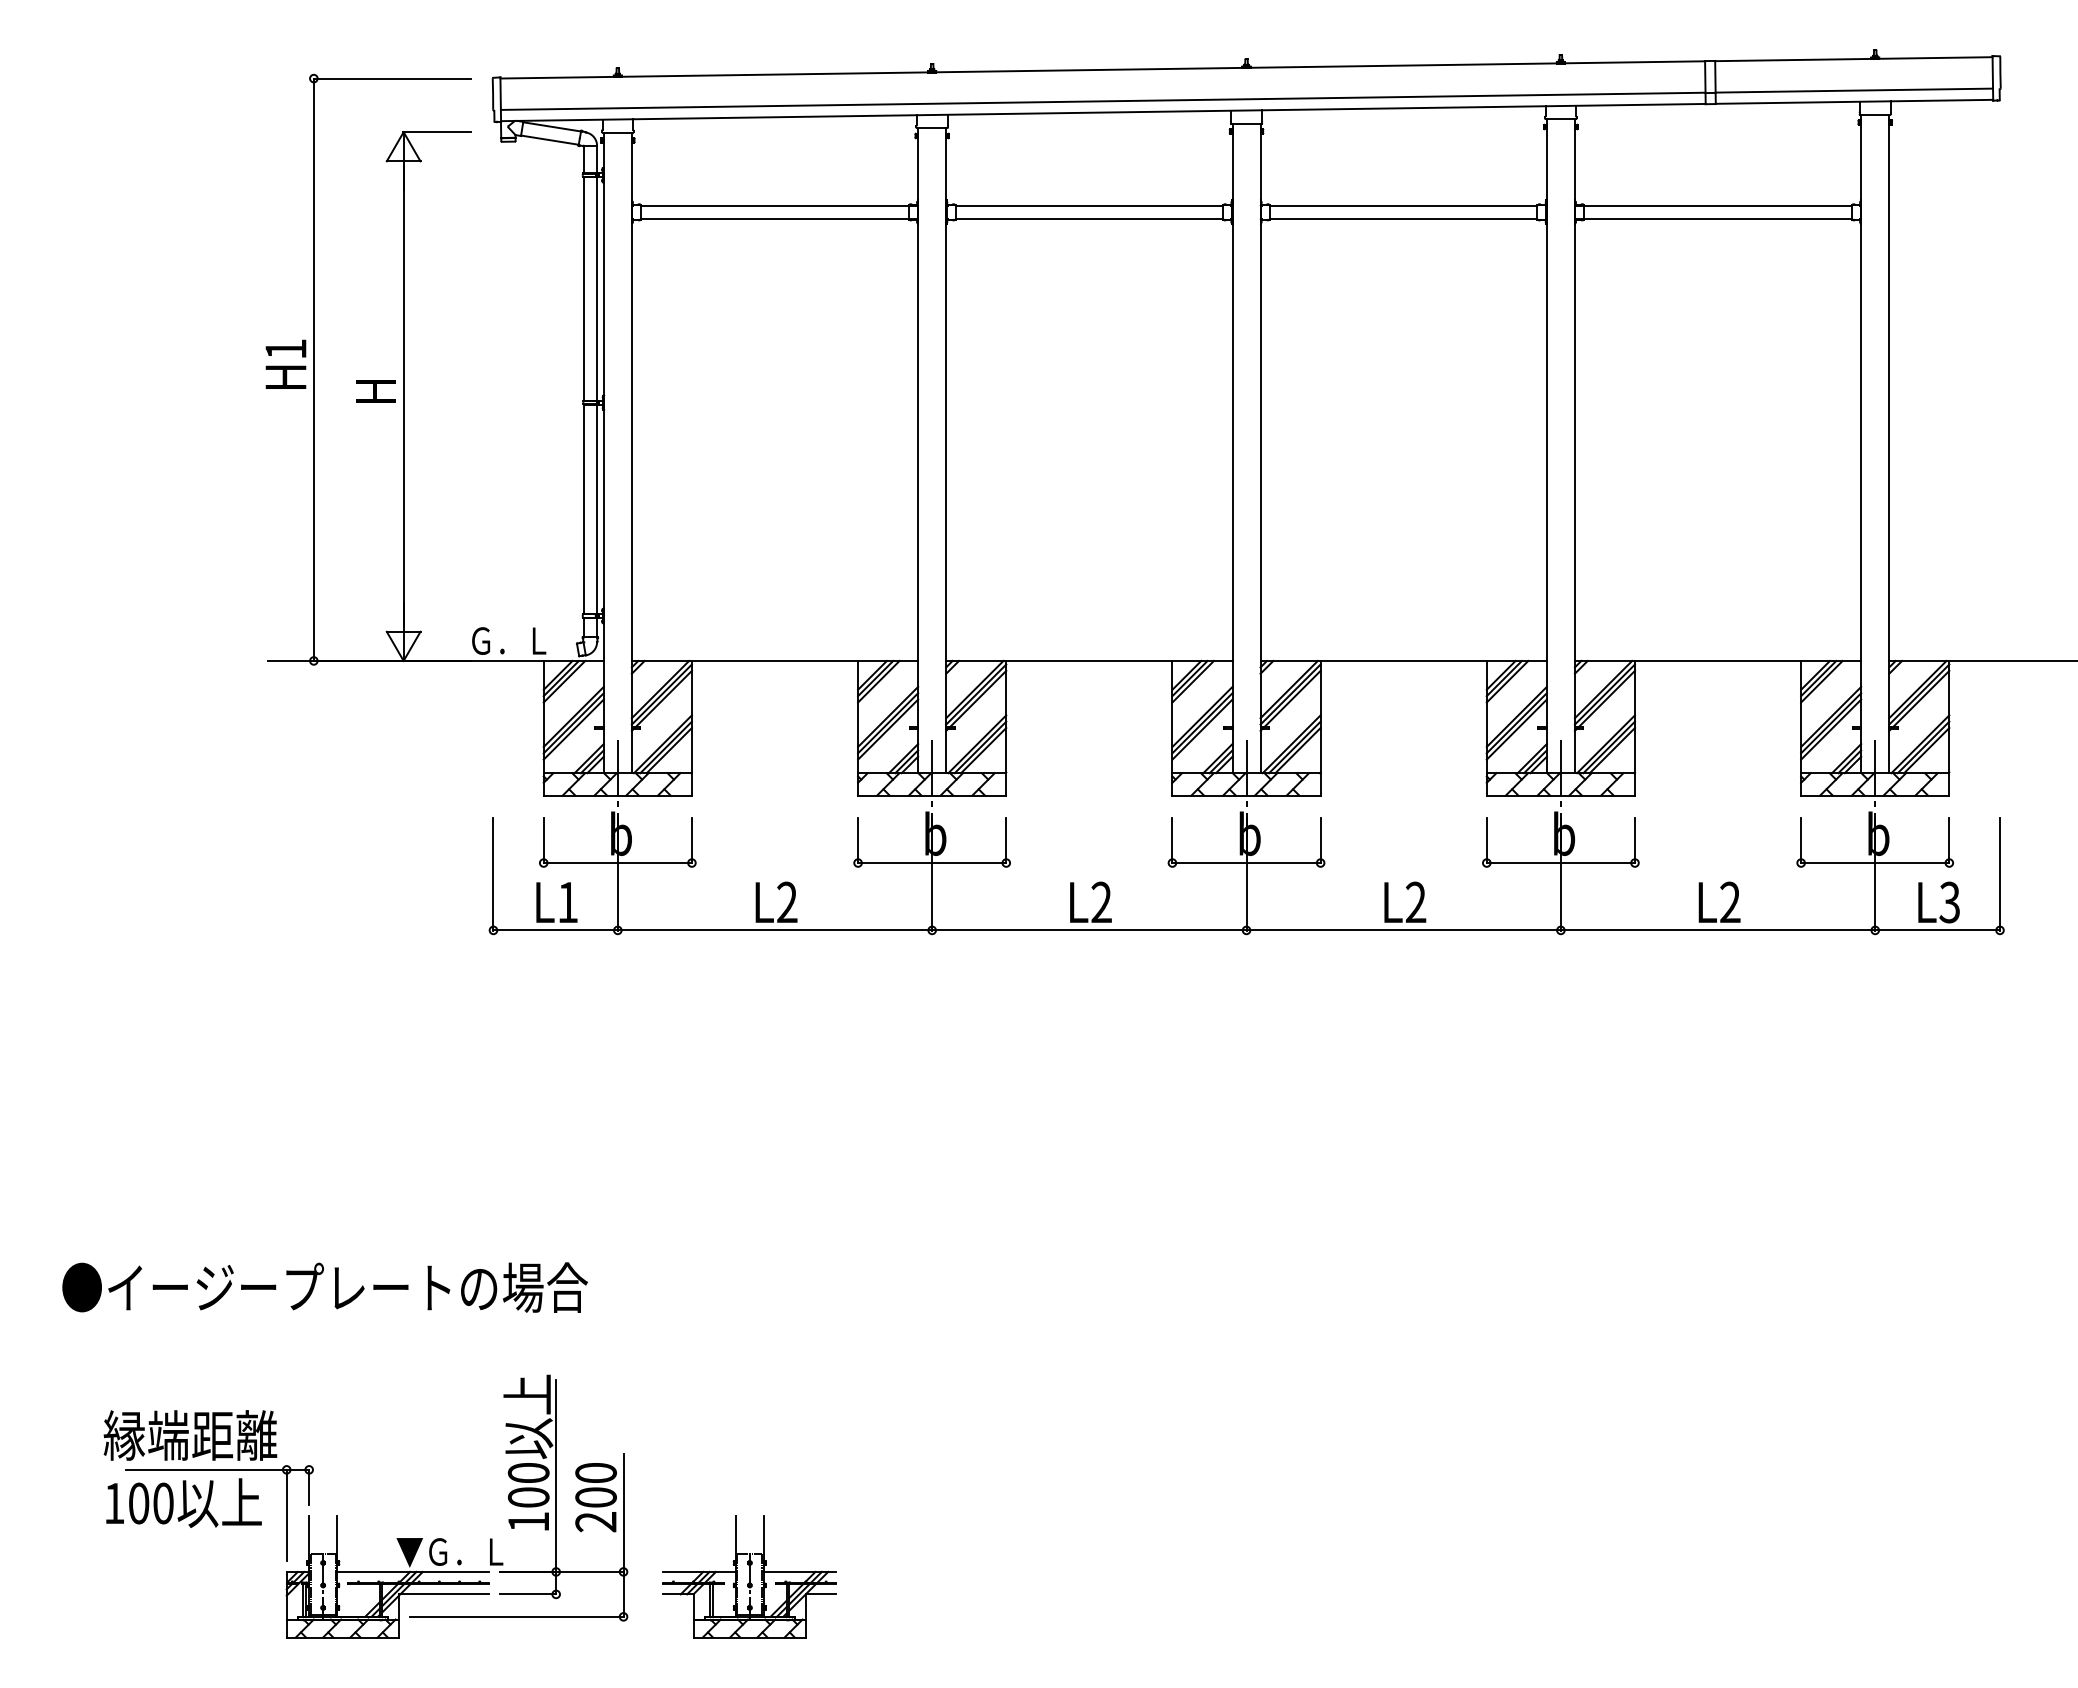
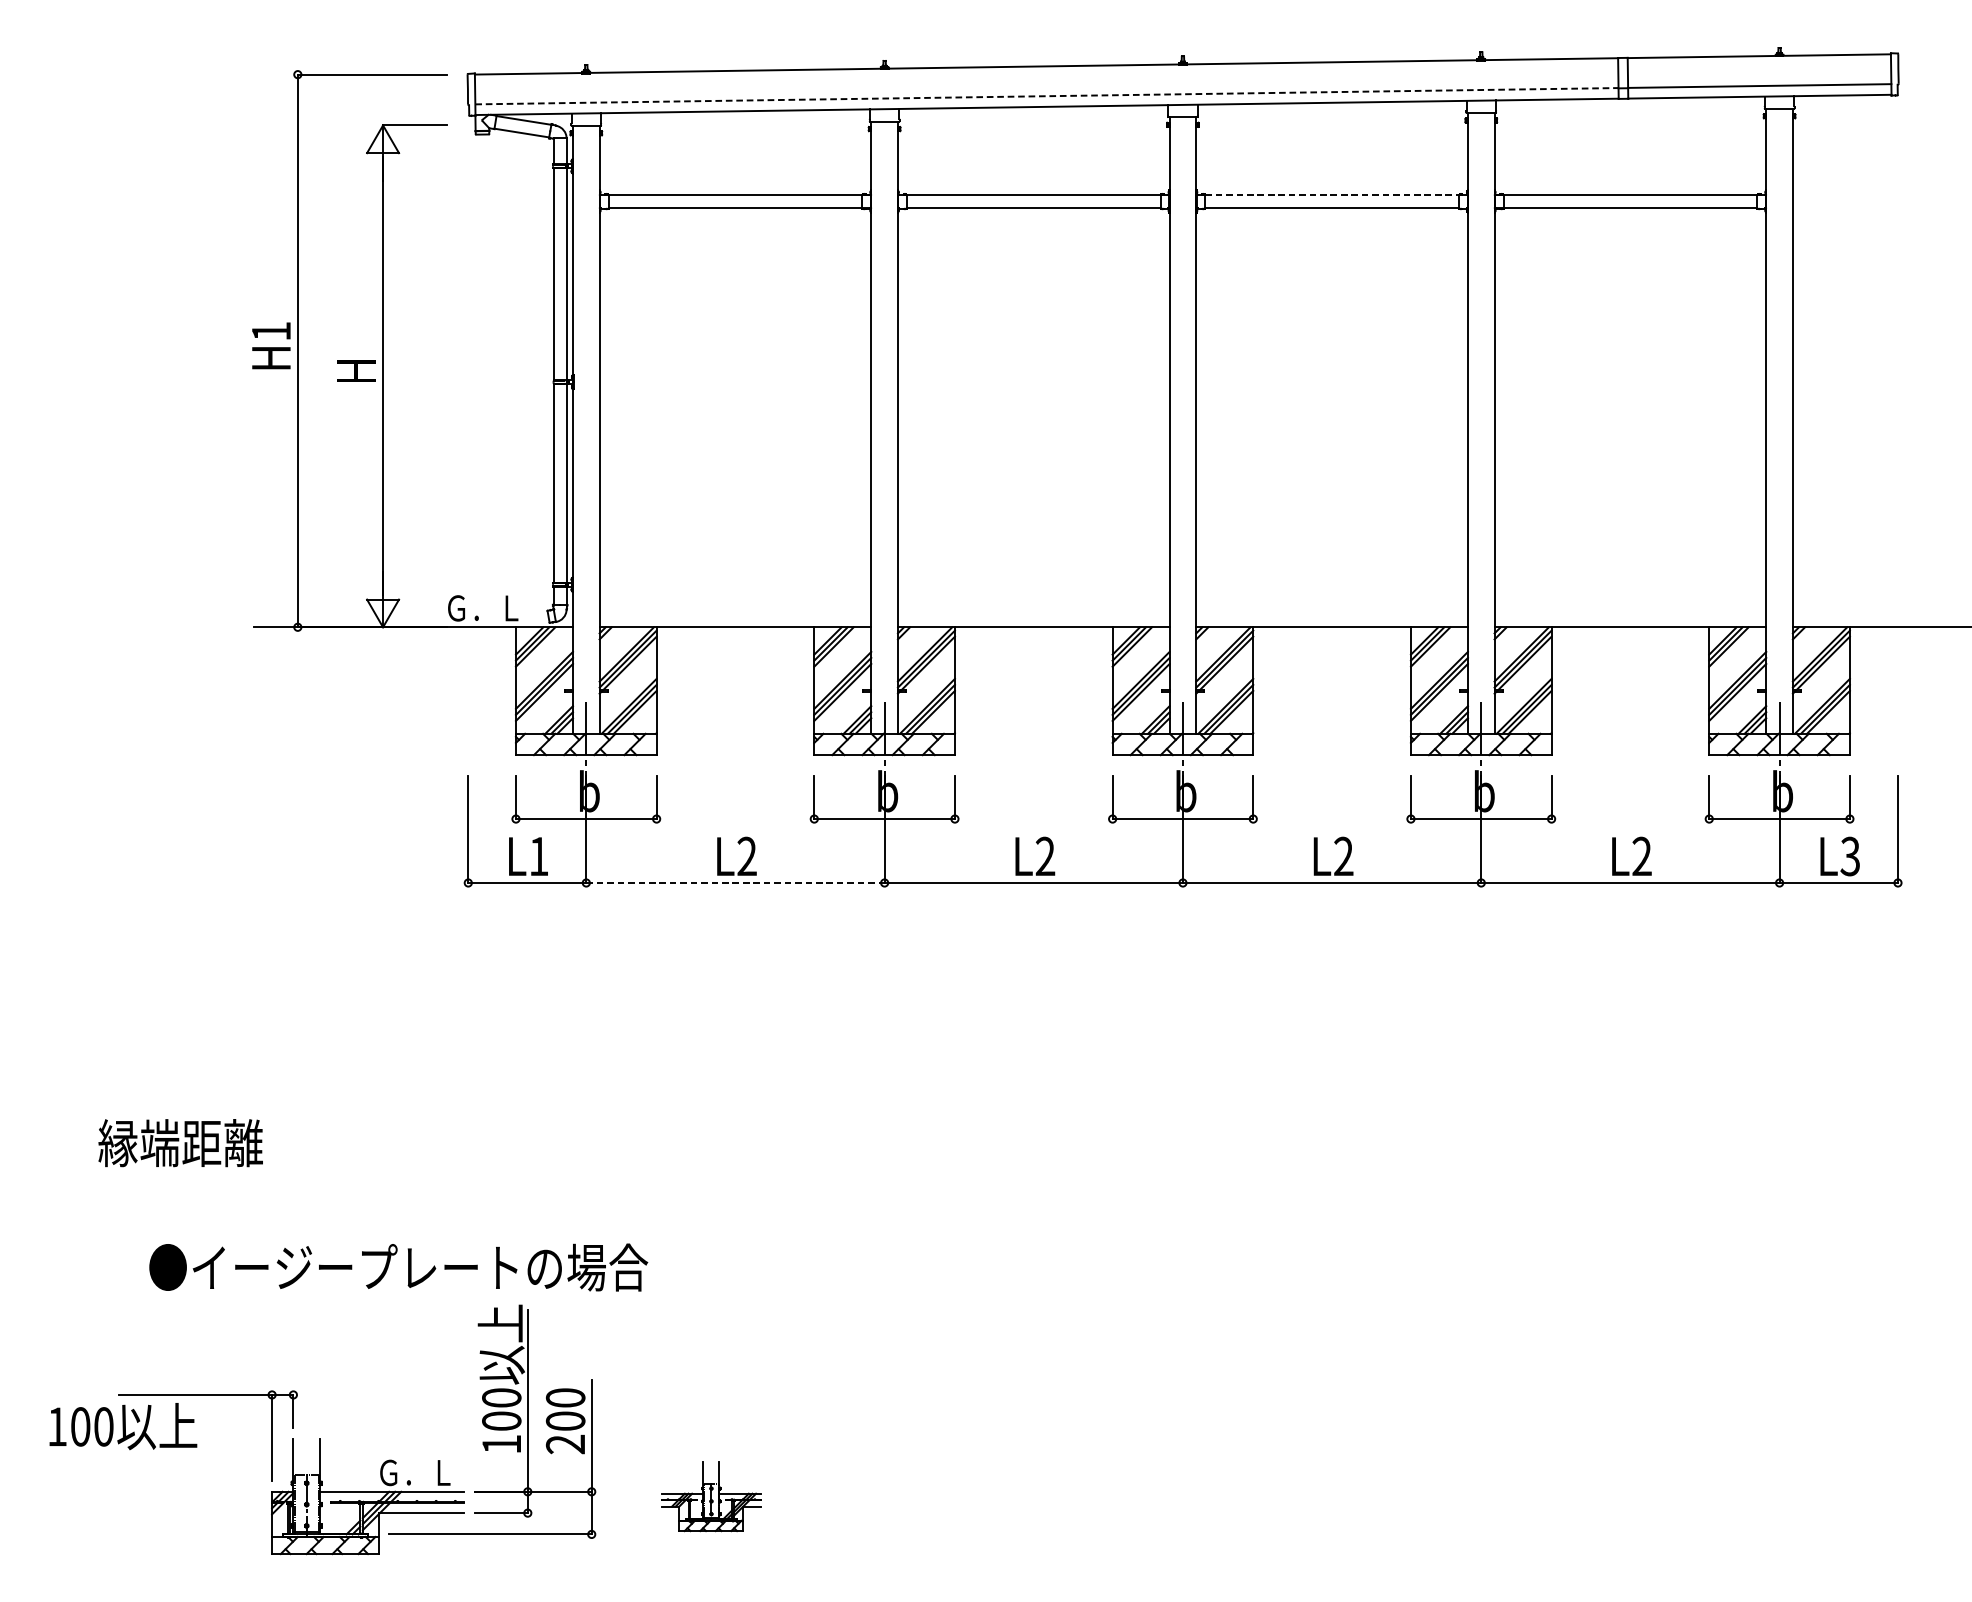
line: (1103, 101) -> (1047, 96), solid -> dashed
line: (1403, 205) -> (1331, 195), solid -> dashed
line: (775, 930) -> (735, 883), solid -> dashed
text: (324, 1287) -> (398, 1267), moved
text: (190, 1435) -> (180, 1143), moved
text: (183, 1502) -> (122, 1425), moved
text: (449, 1552) -> (426, 1473), ▼Ｇ．Ｌ -> Ｇ．Ｌ
part: (749, 1576) -> (711, 1496), size x0.6

